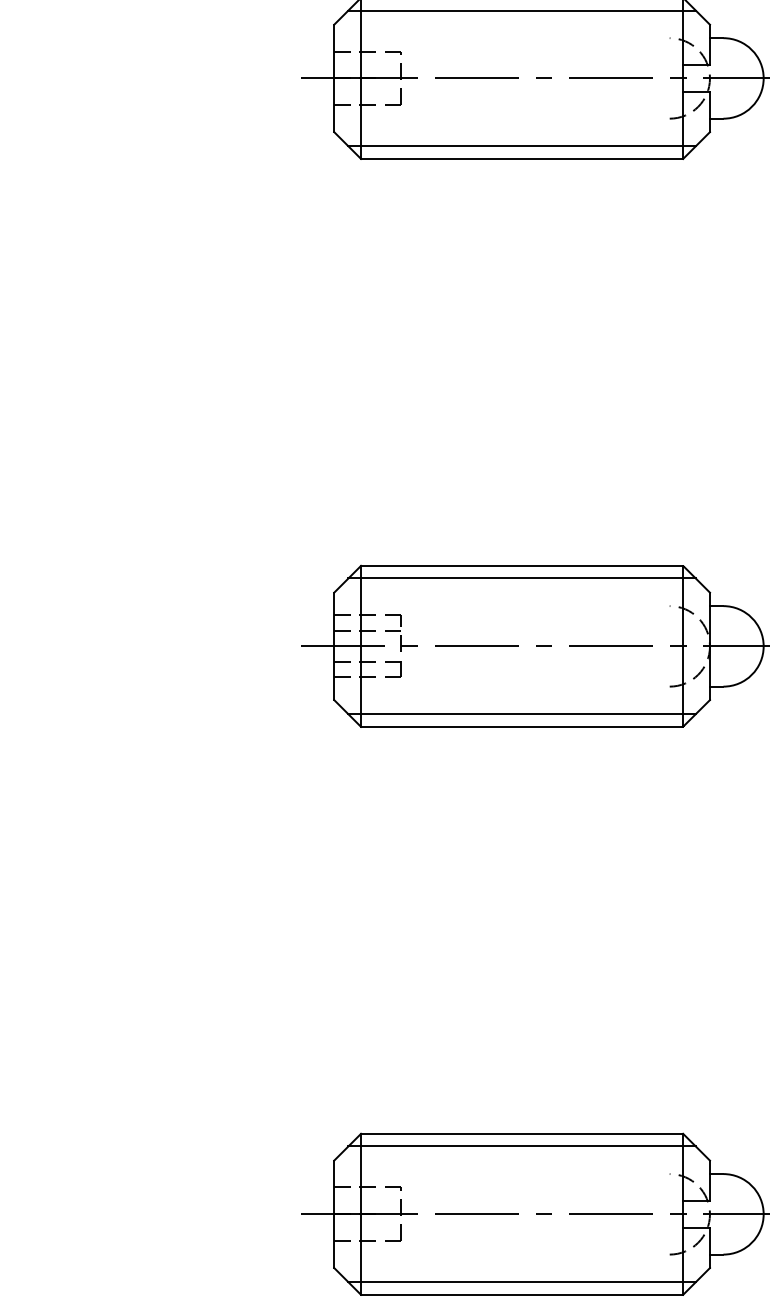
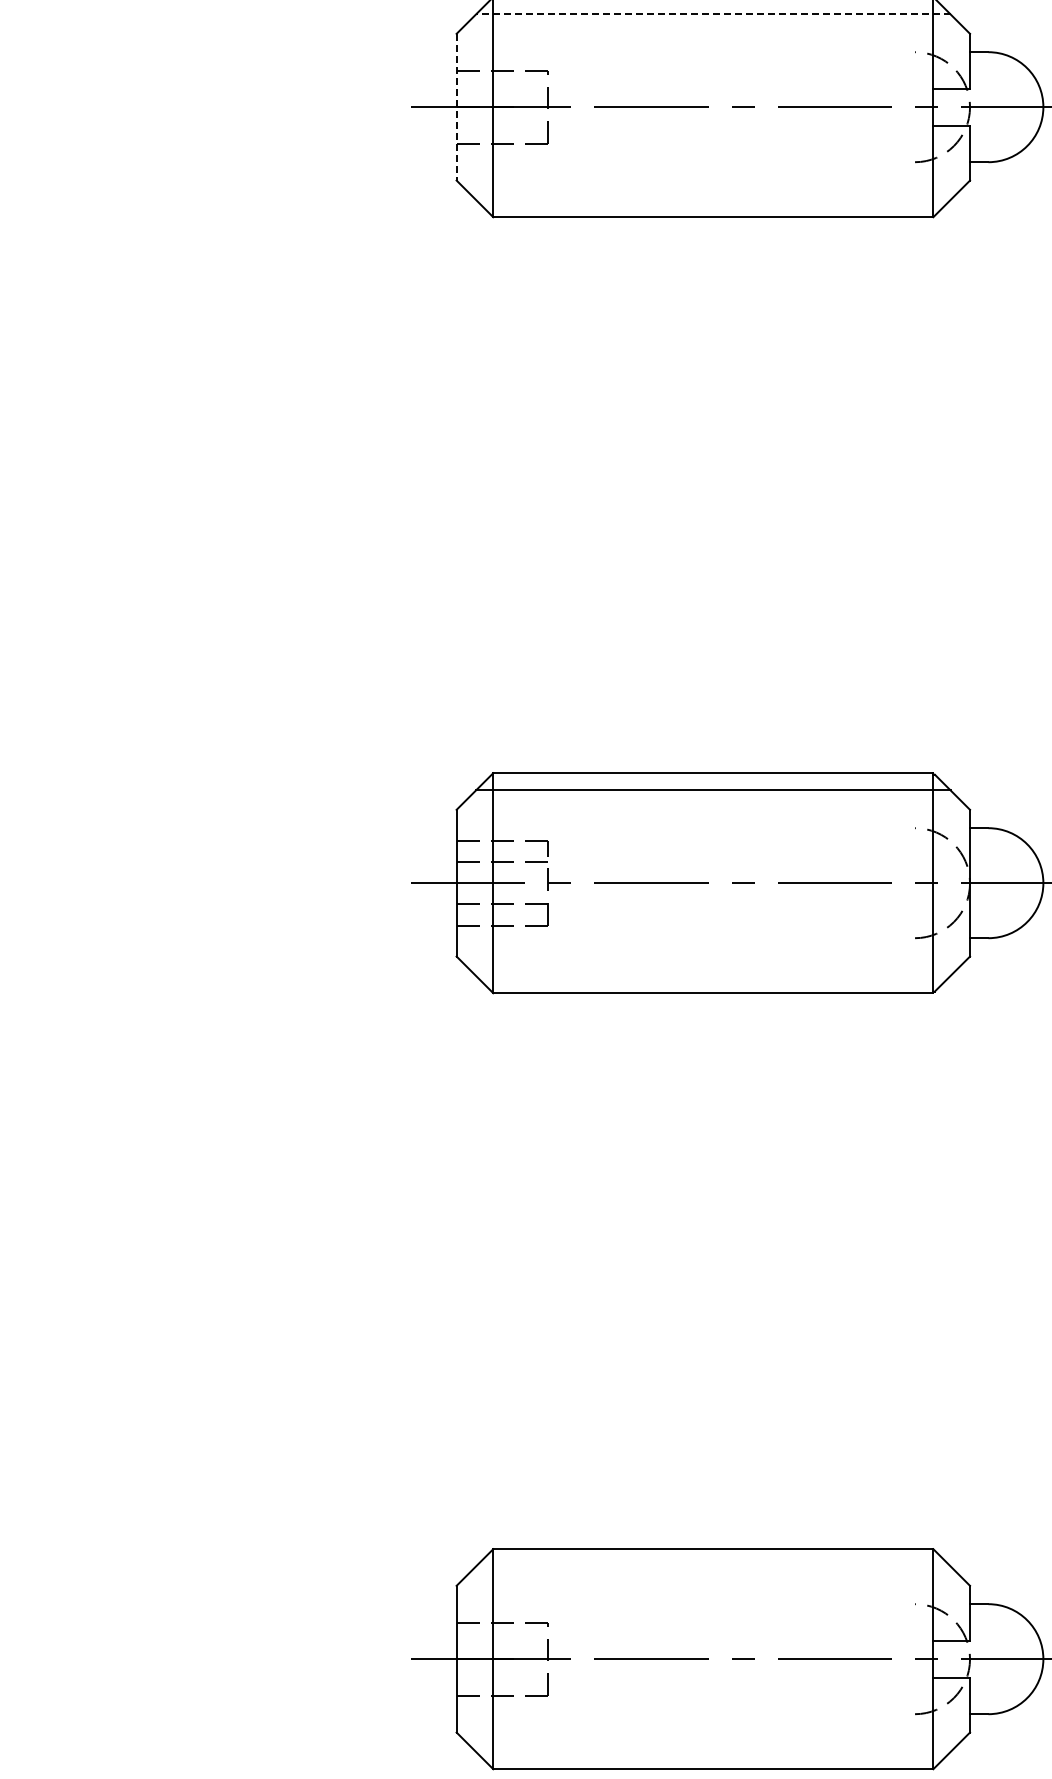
line: (521, 10) -> (712, 14), solid -> dashed
line: (334, 78) -> (456, 107), solid -> dashed
line: (521, 145) -> (712, 199), removed
line: (521, 713) -> (712, 975), removed
line: (521, 1146) -> (712, 1566), removed
line: (521, 1281) -> (712, 1751), removed

